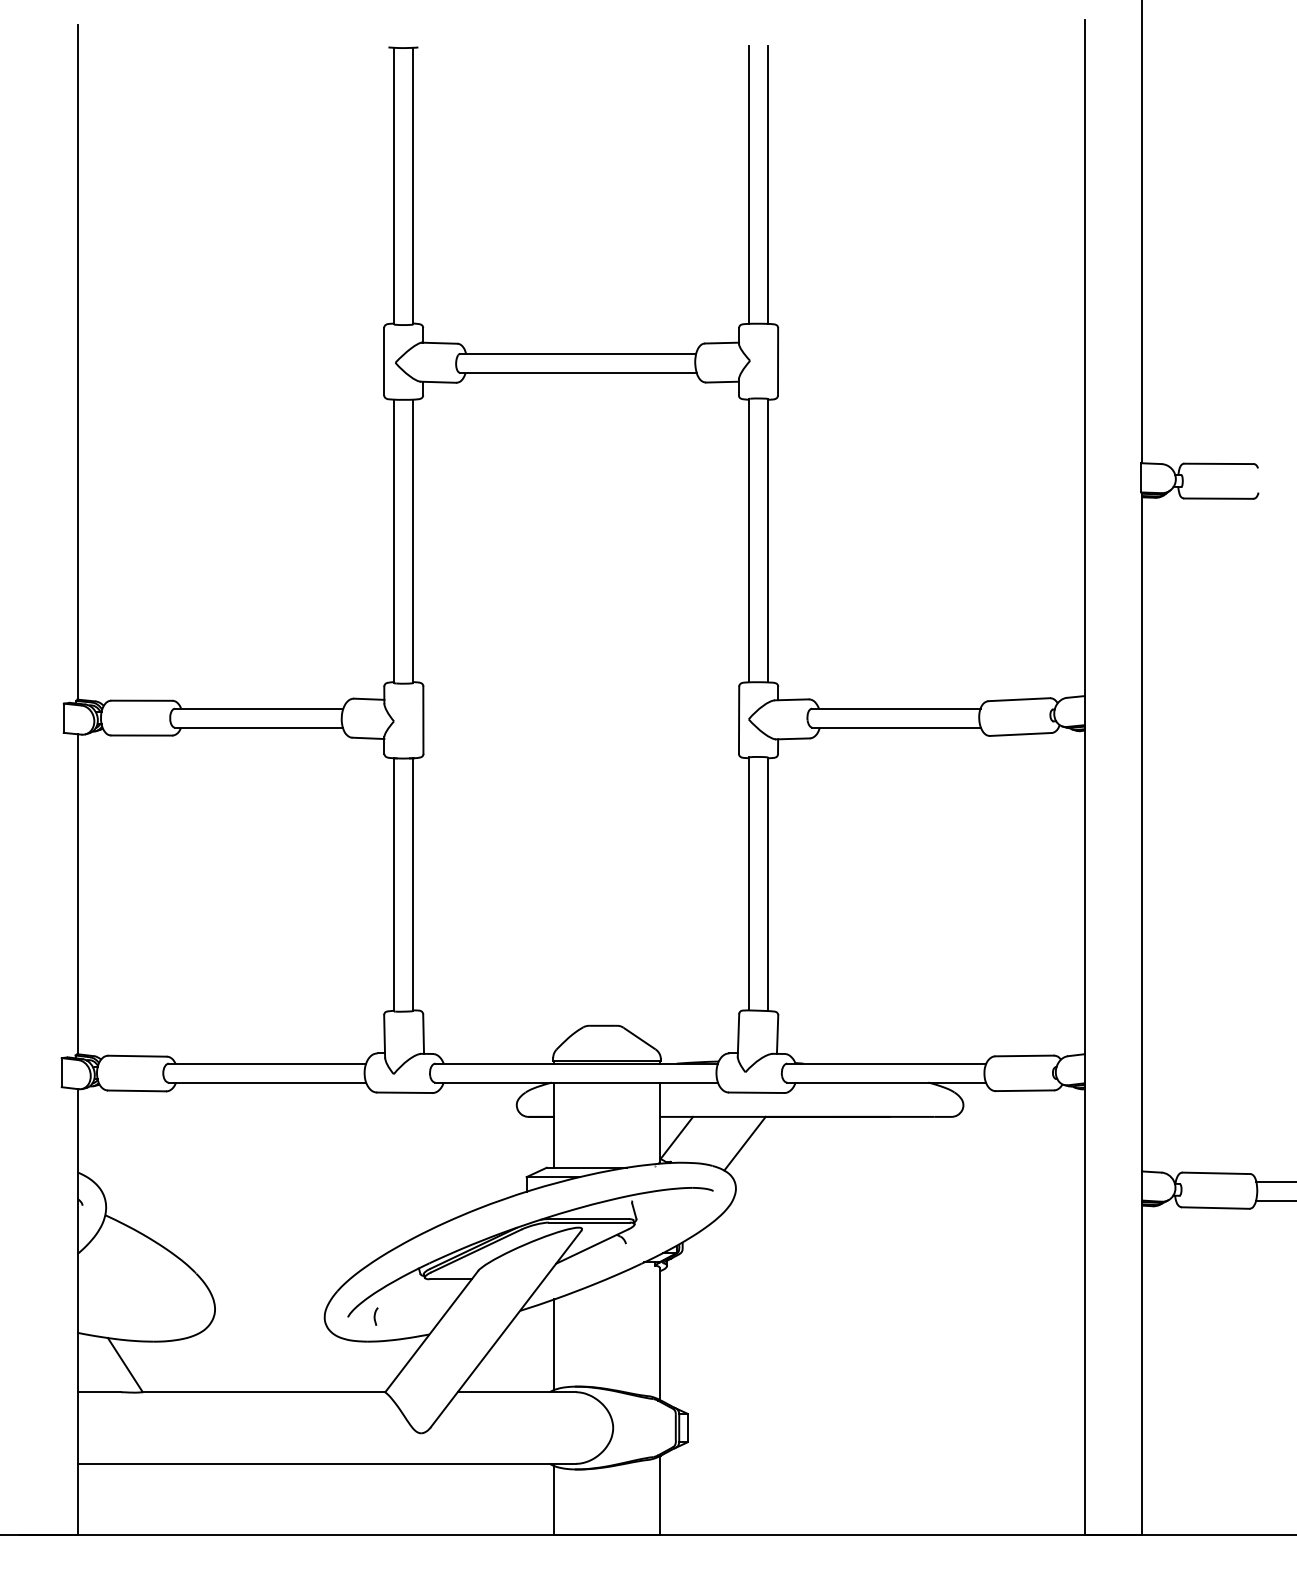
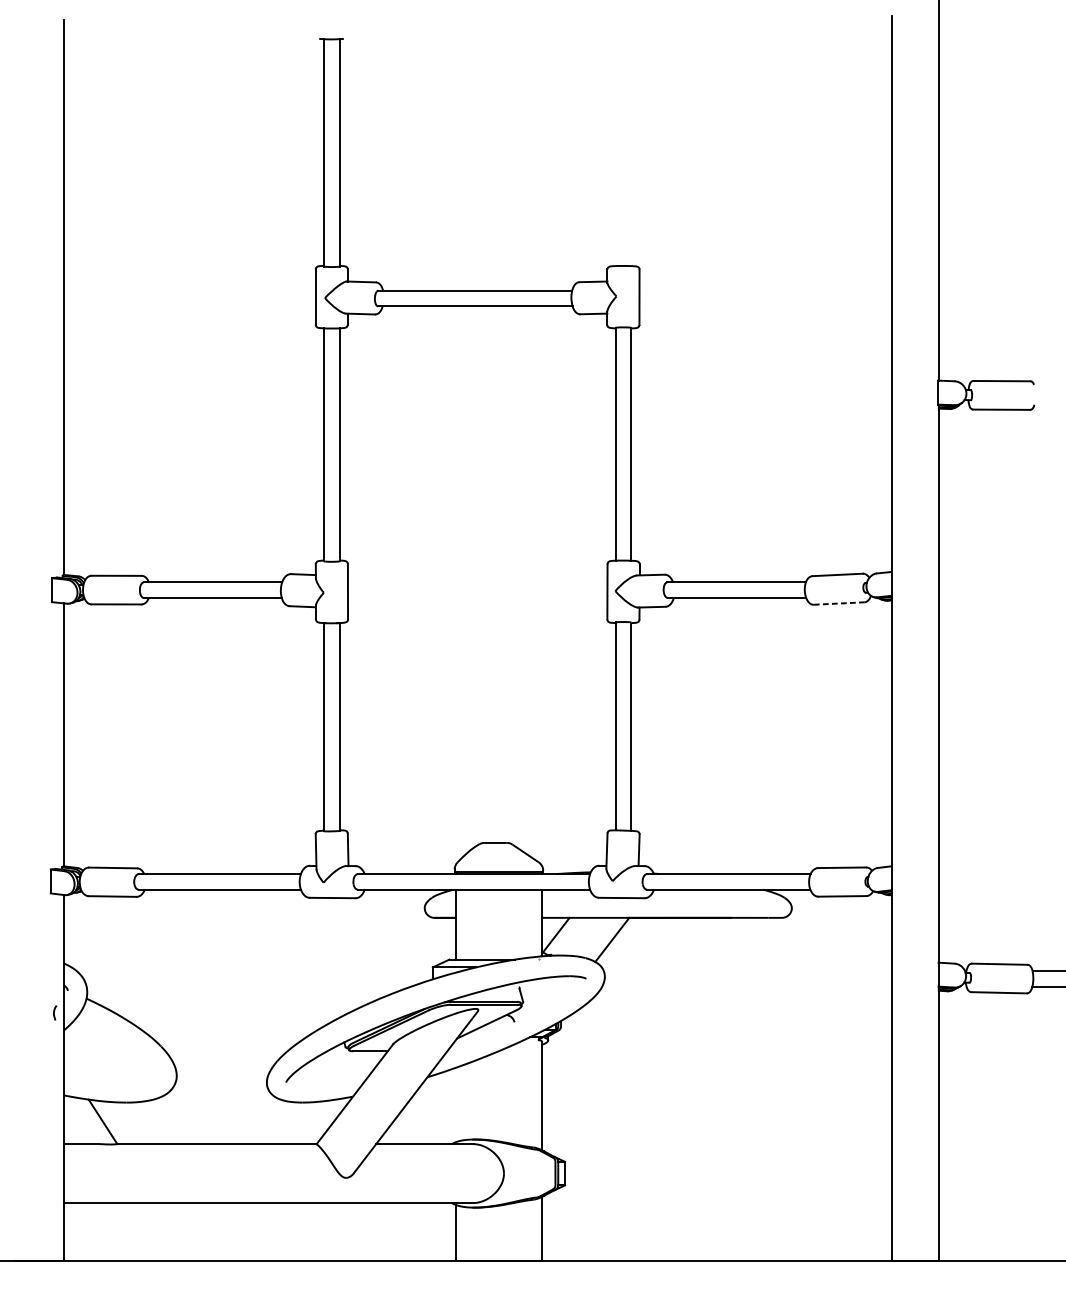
line: (749, 184) -> (616, 151), removed
line: (768, 184) -> (631, 151), removed
line: (1020, 734) -> (838, 603), solid -> dashed
curve: (375, 1316) -> (54, 1012), moved
line: (554, 1344) -> (455, 1104), removed

